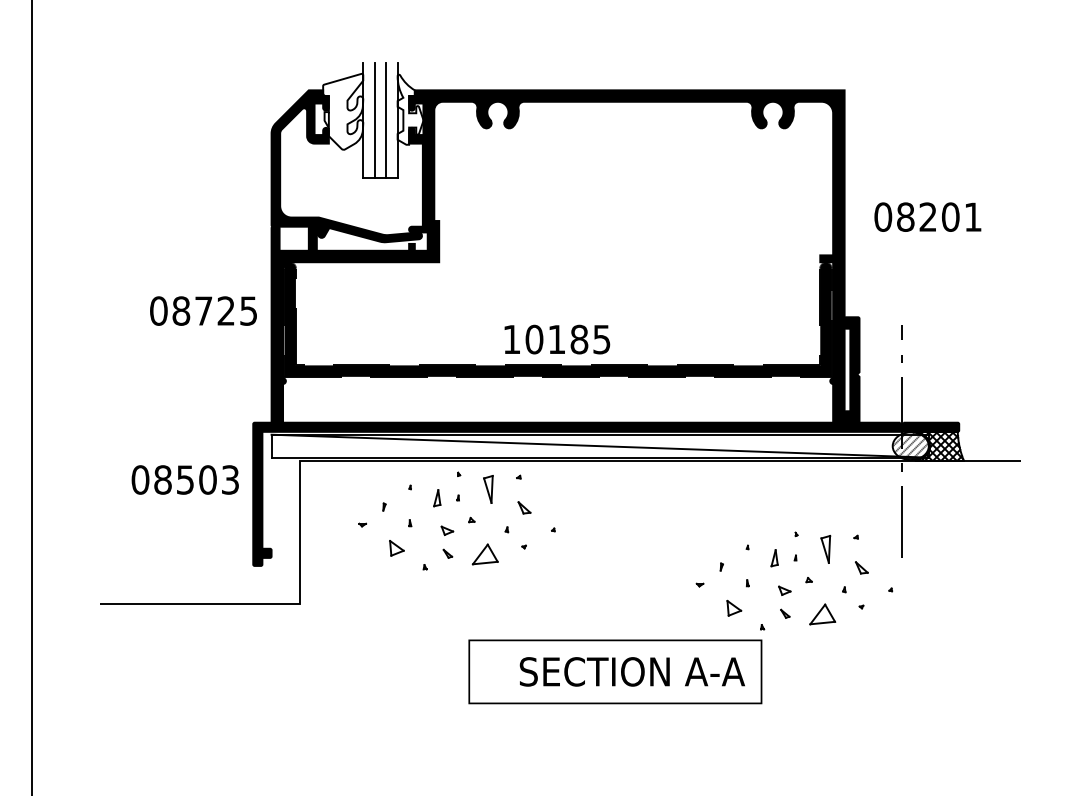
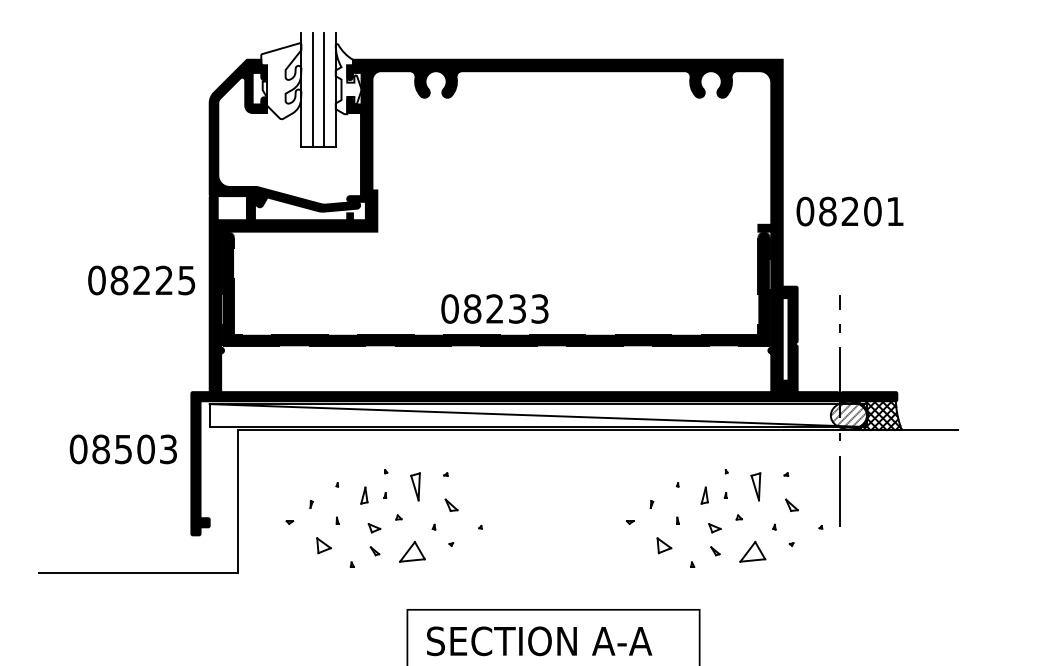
text: (927, 216) -> (849, 210), moved
text: (203, 310) -> (141, 279), 08725 -> 08225
text: (556, 339) -> (494, 308), 10185 -> 08233
part: (451, 529) -> (378, 526), moved
part: (791, 590) -> (721, 527), moved
text: (631, 671) -> (538, 640), moved

